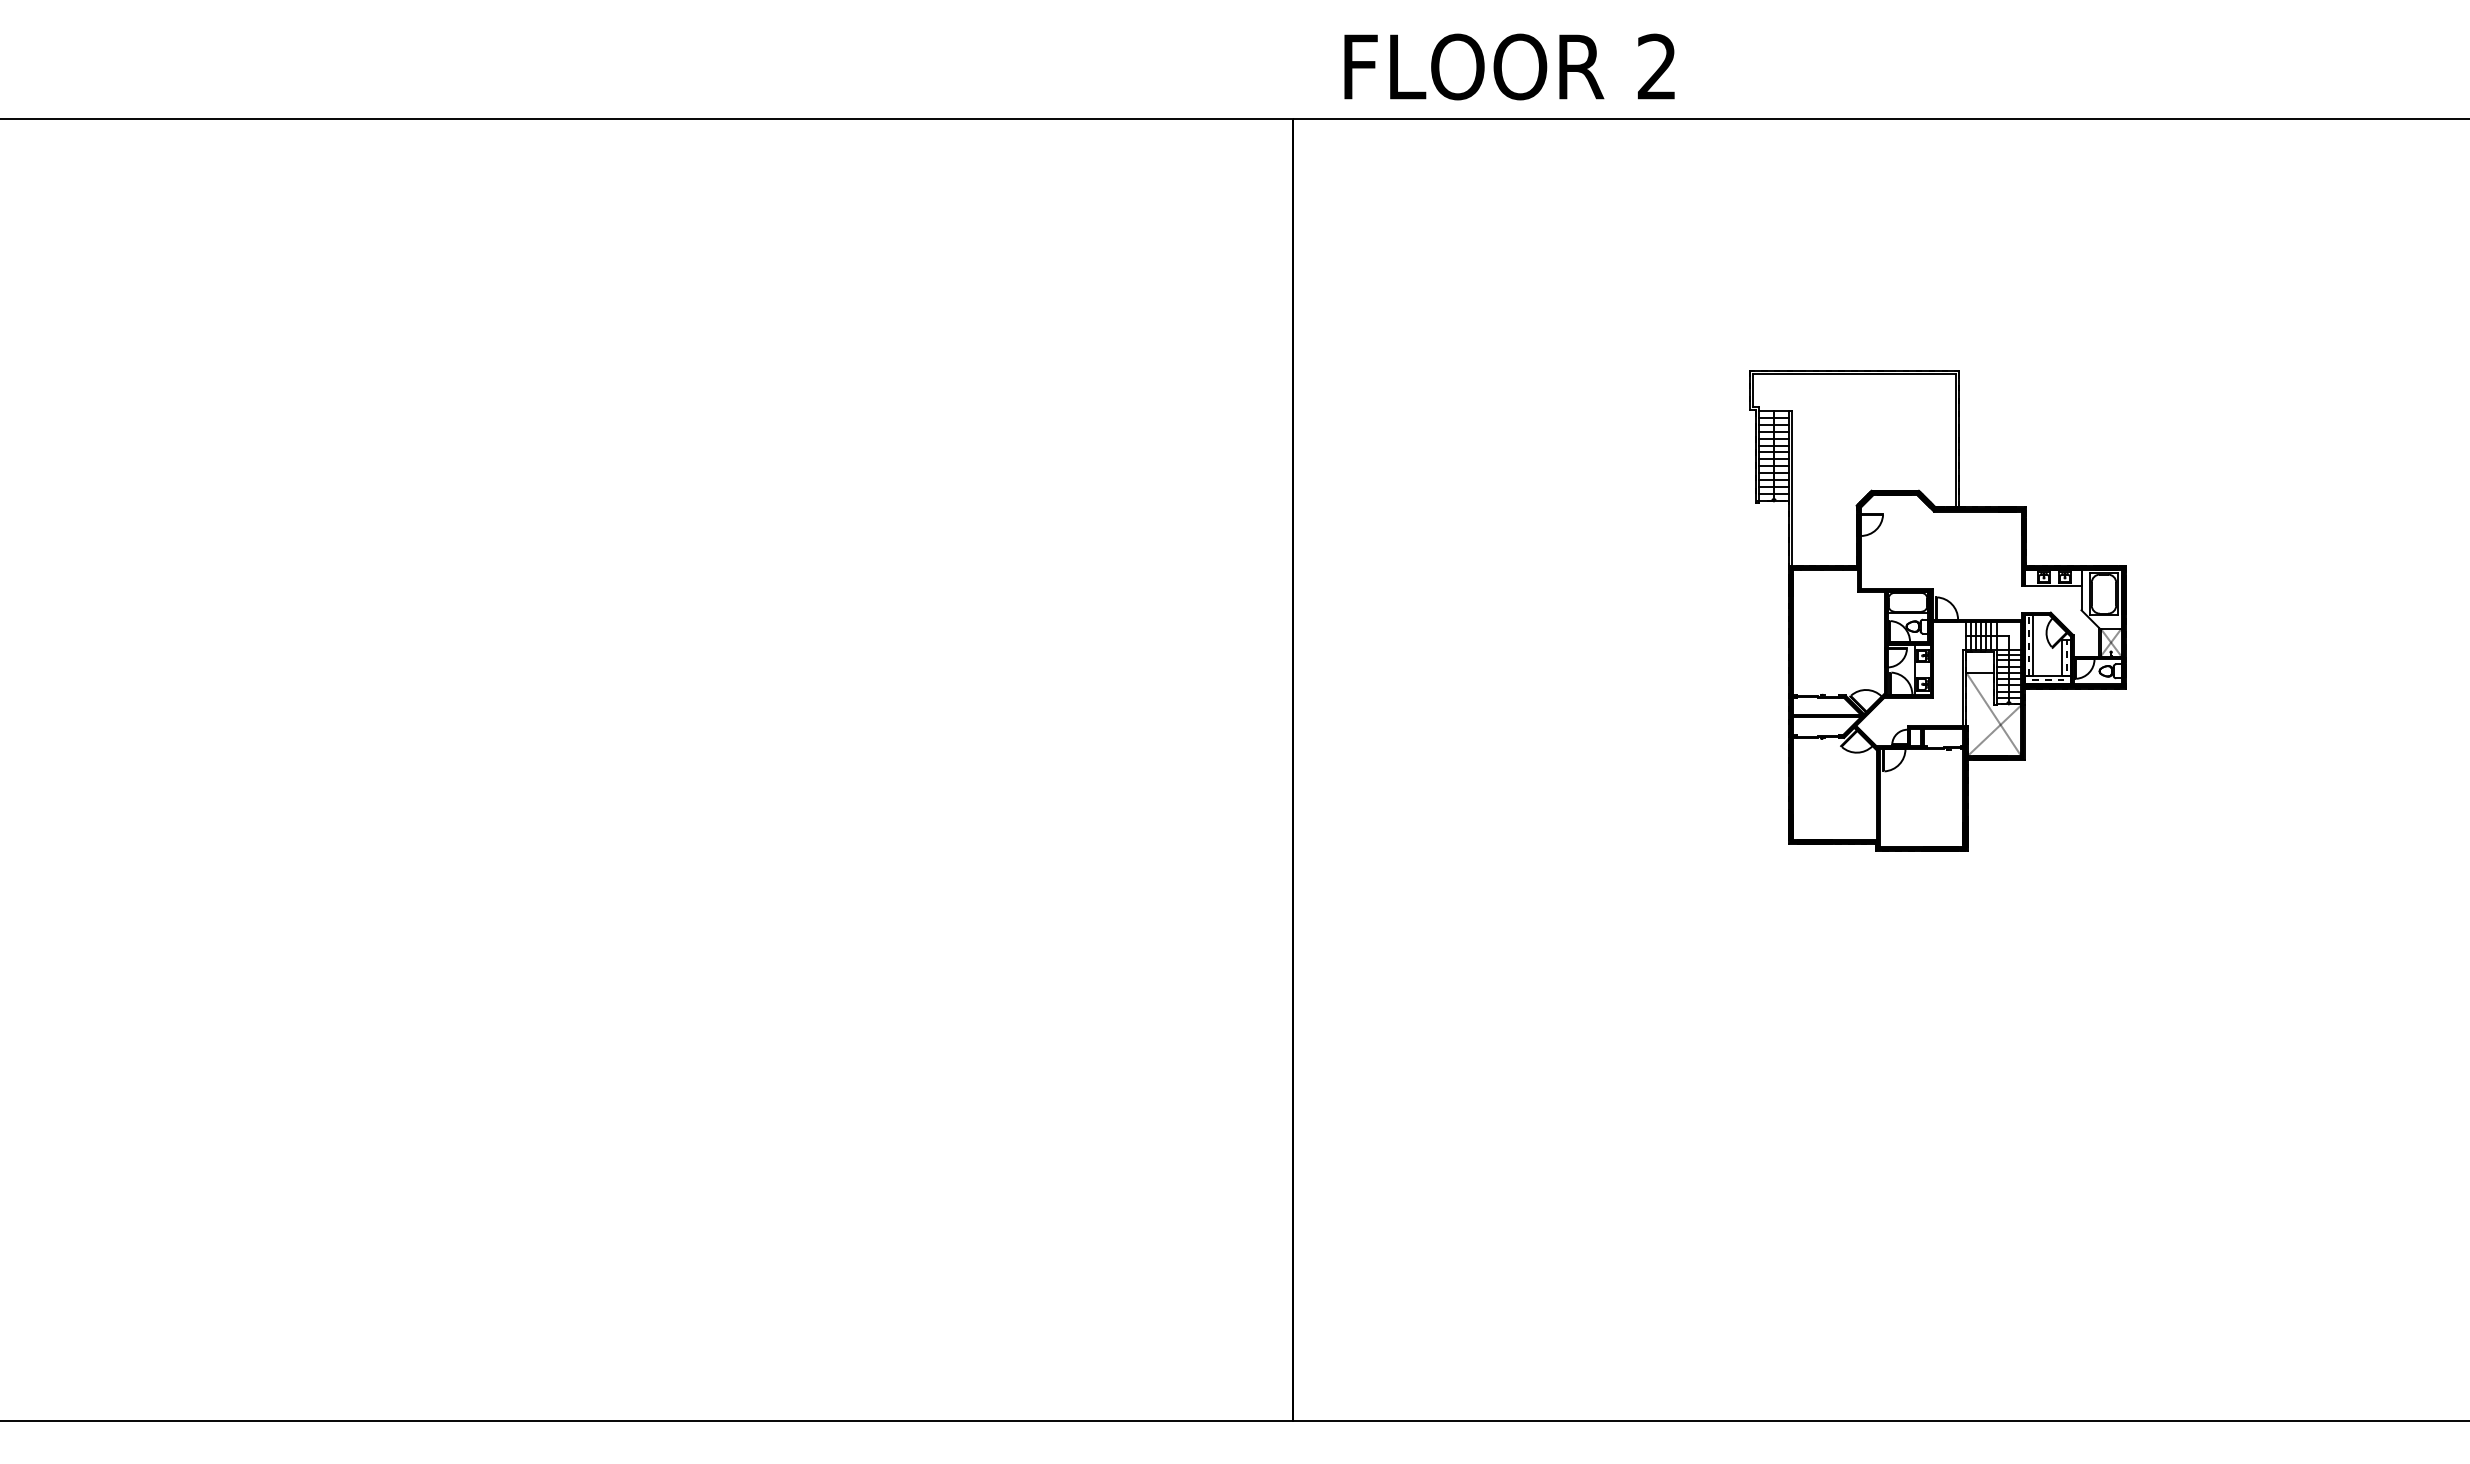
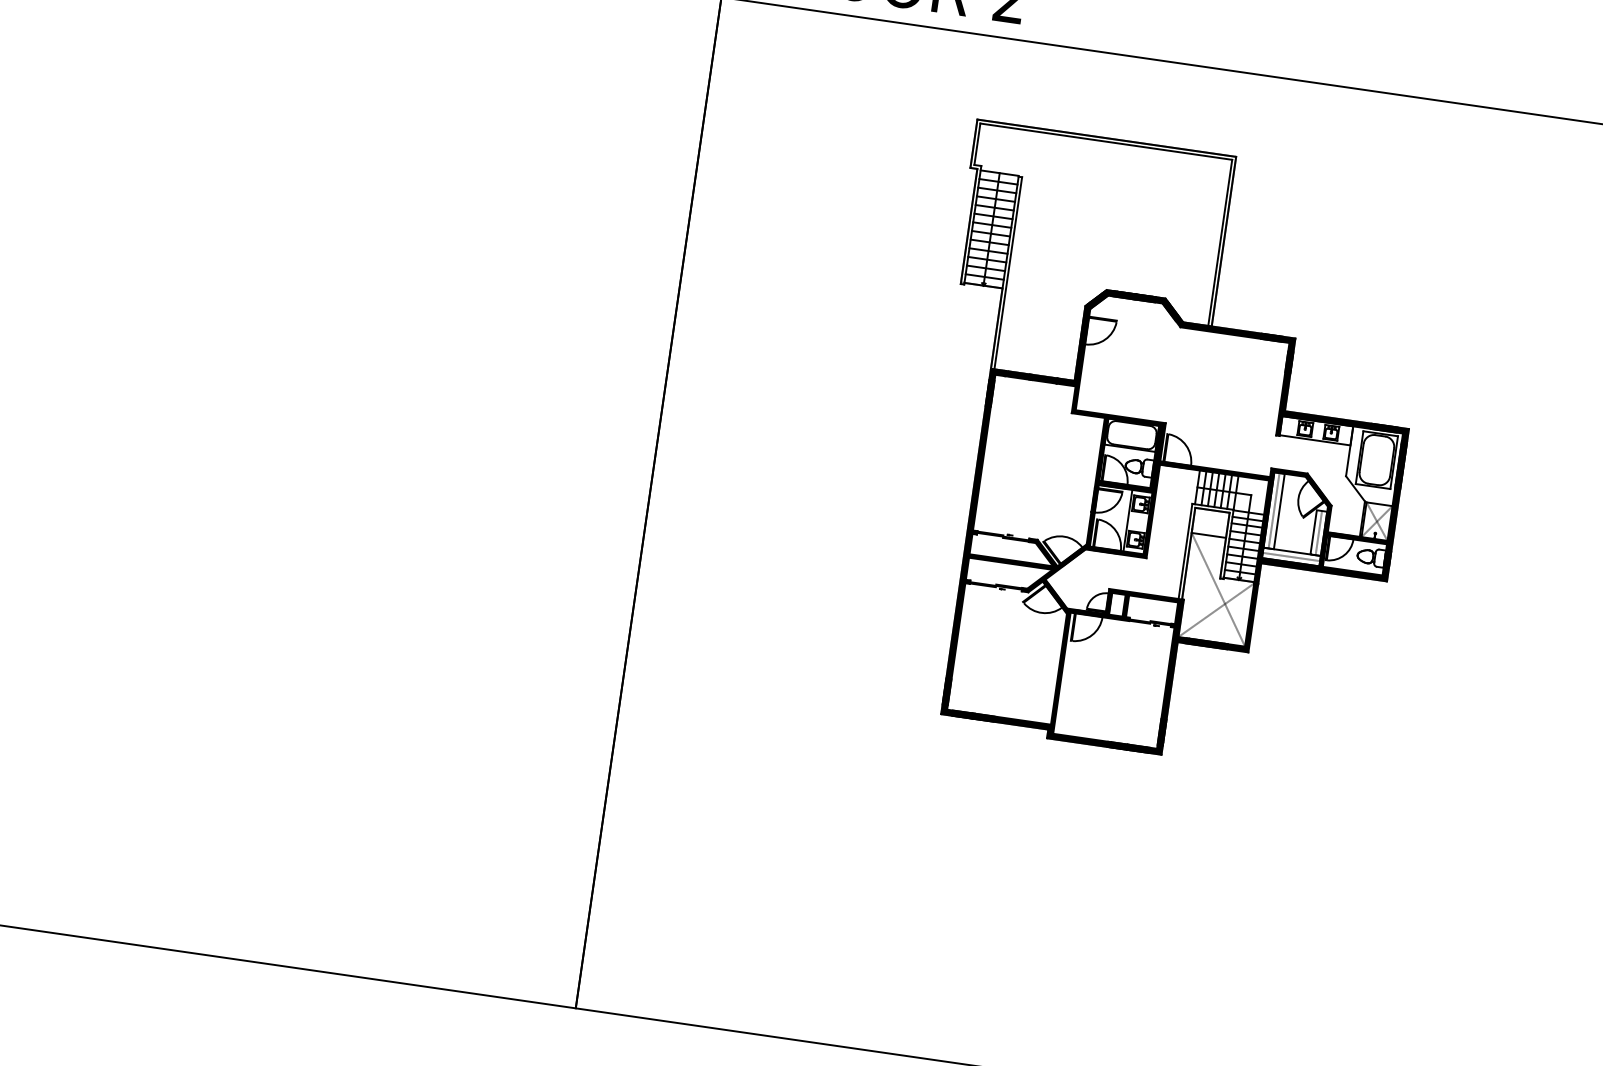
part: (1937, 610) -> (1167, 450), size x1.6

